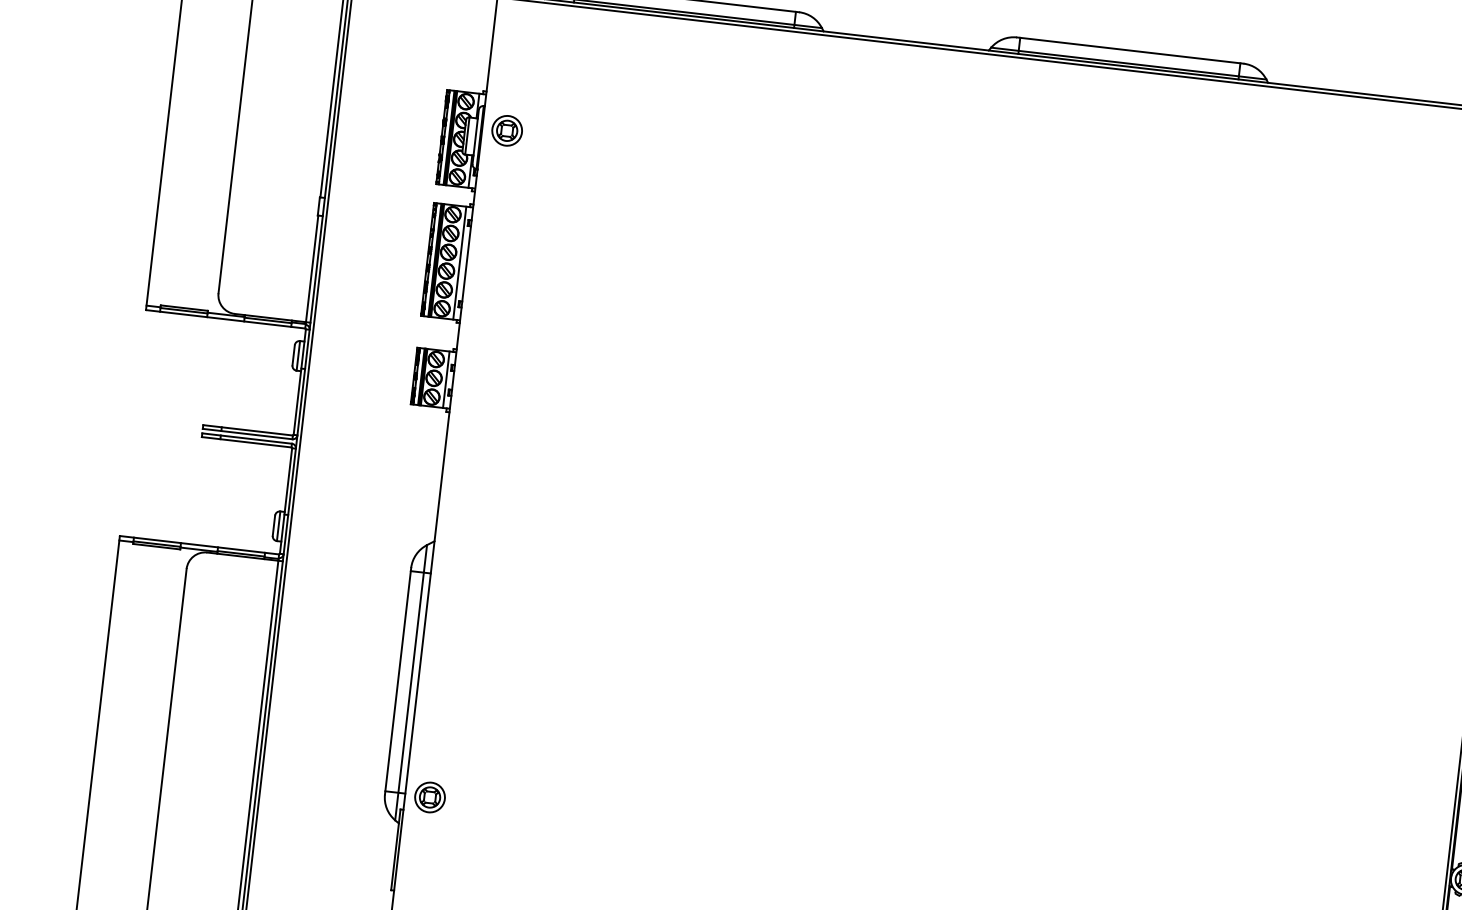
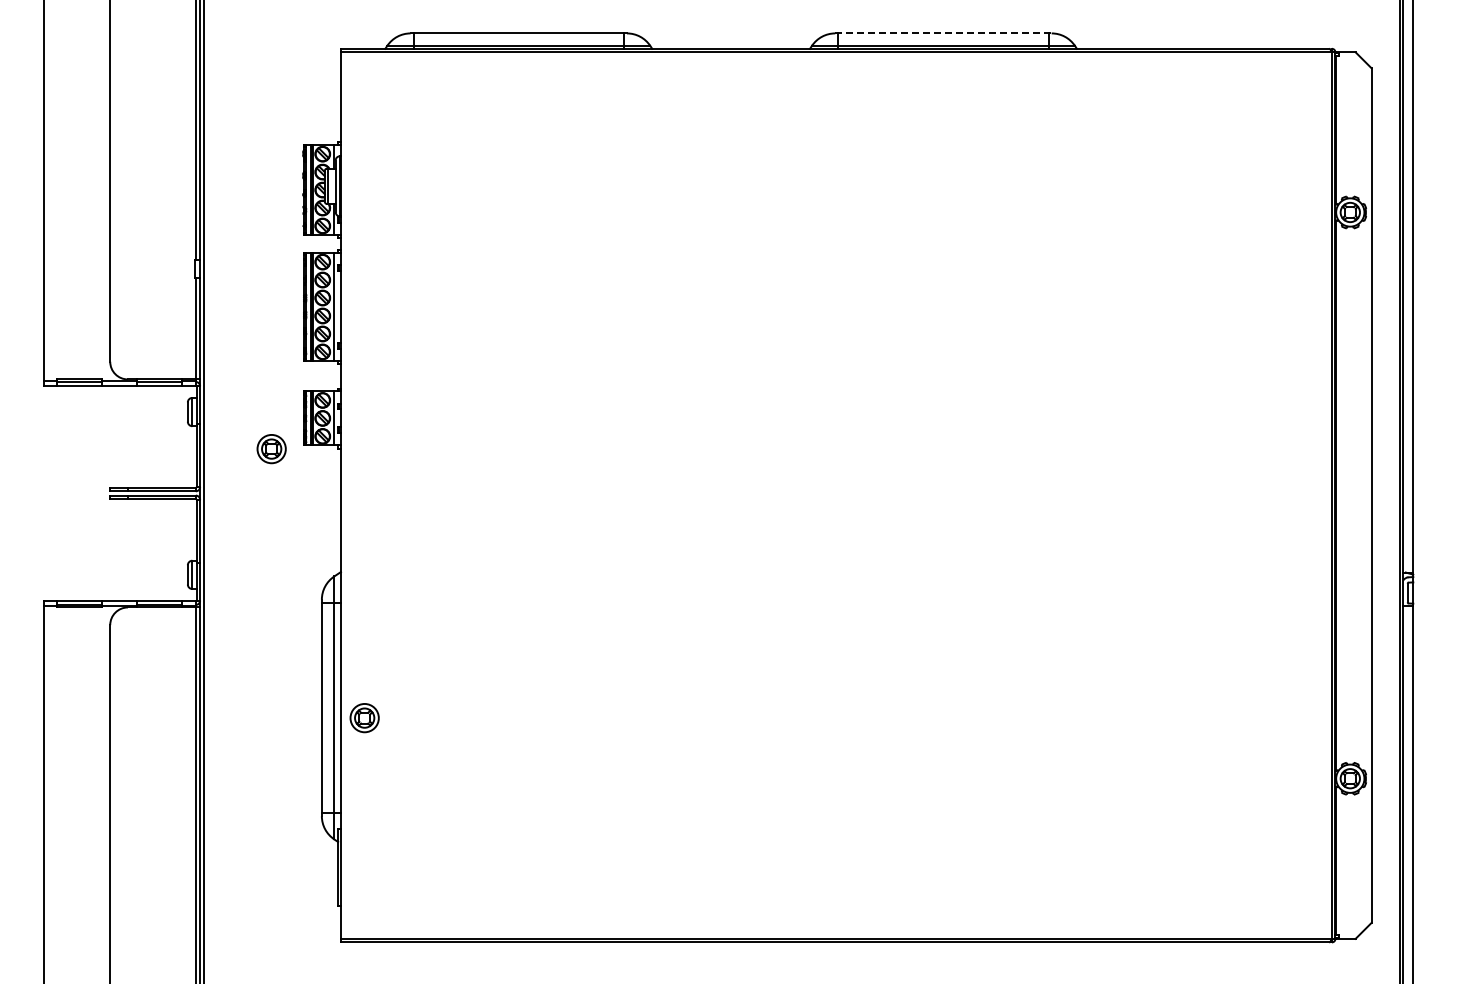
line: (1130, 50) -> (943, 33), solid -> dashed
part: (506, 131) -> (271, 449), moved
part: (429, 797) -> (364, 718), moved

